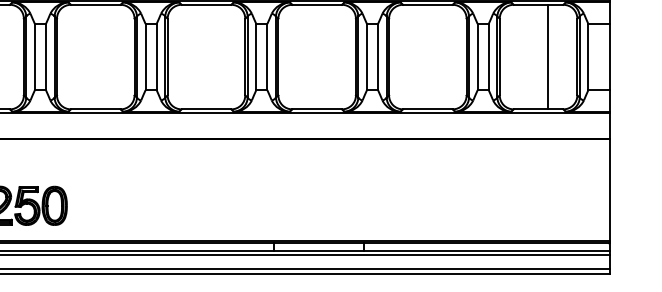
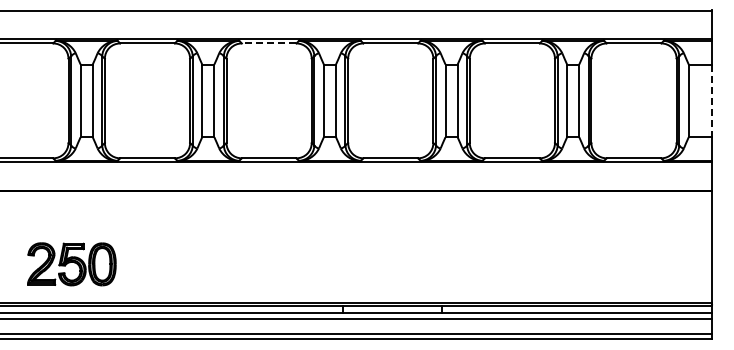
line: (205, 4) -> (268, 43), solid -> dashed
line: (548, 56) -> (644, 100), removed
line: (609, 57) -> (711, 101), solid -> dashed

